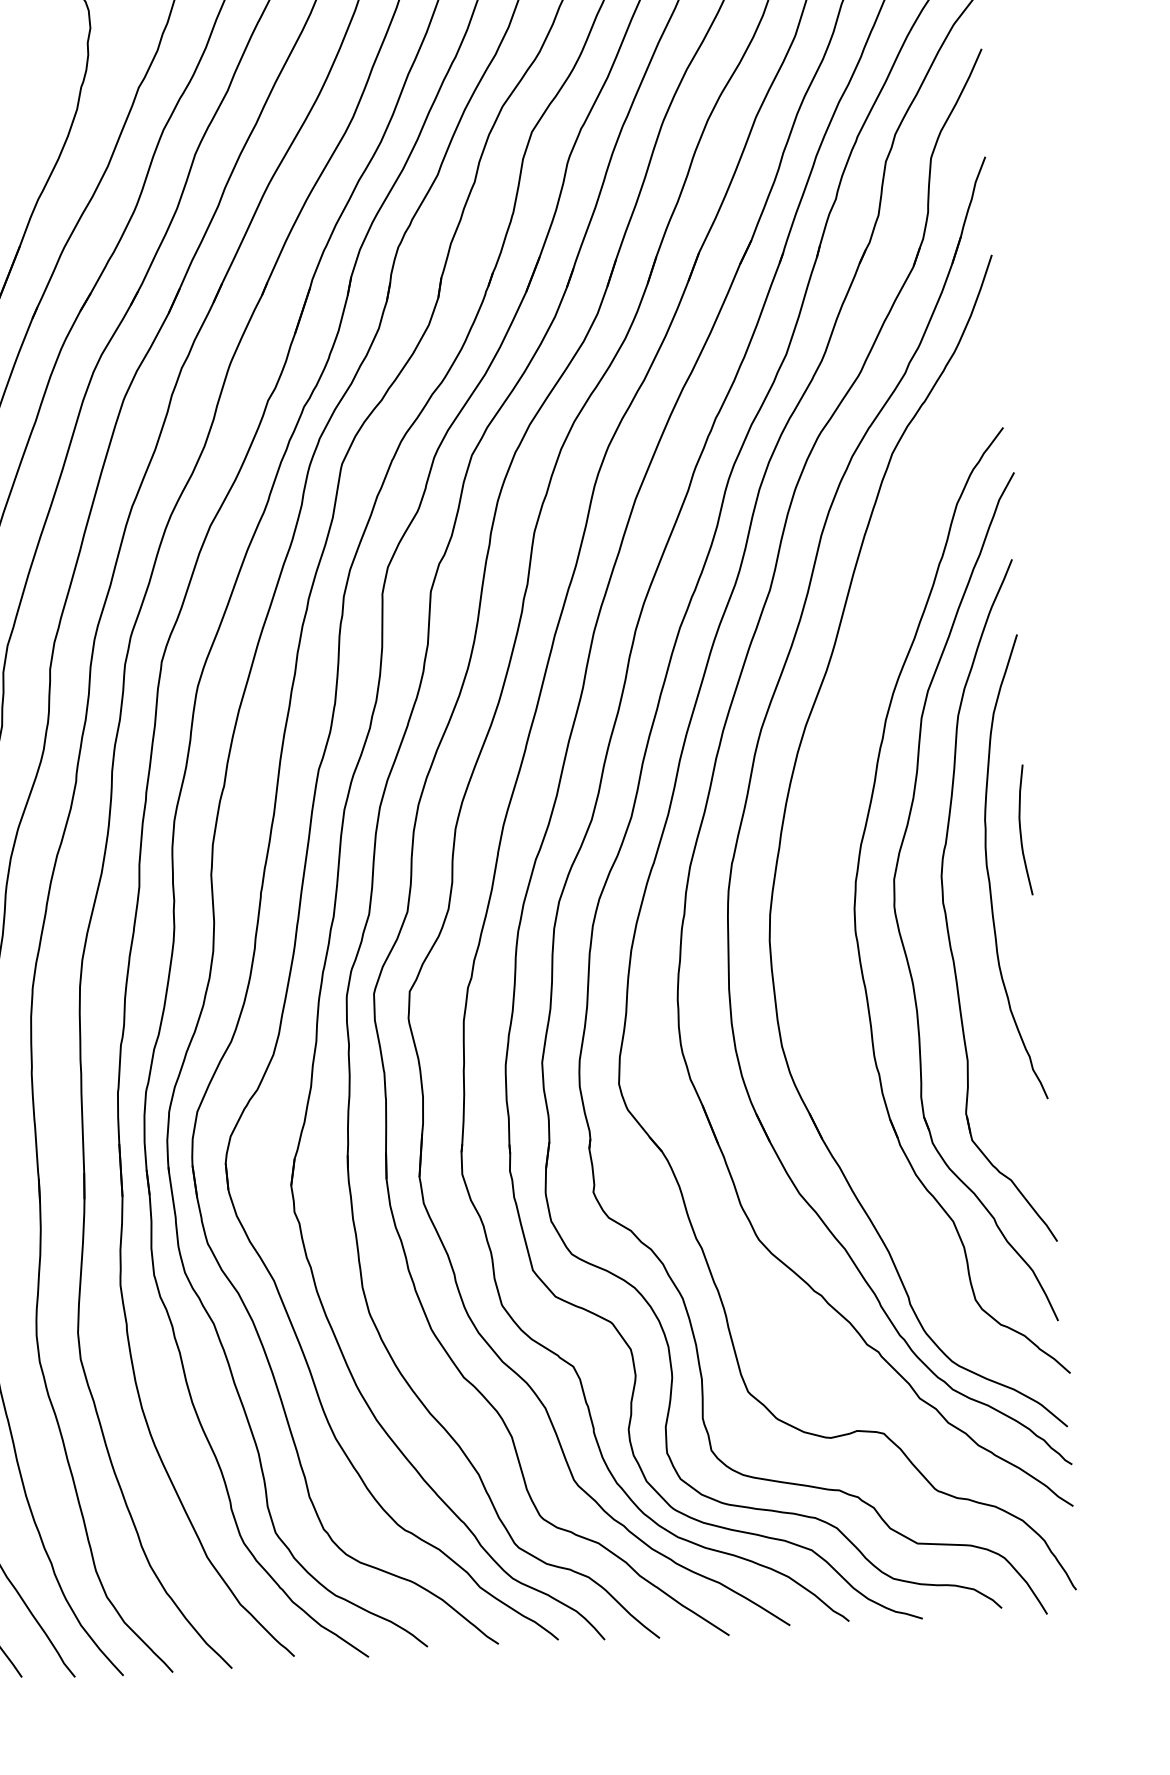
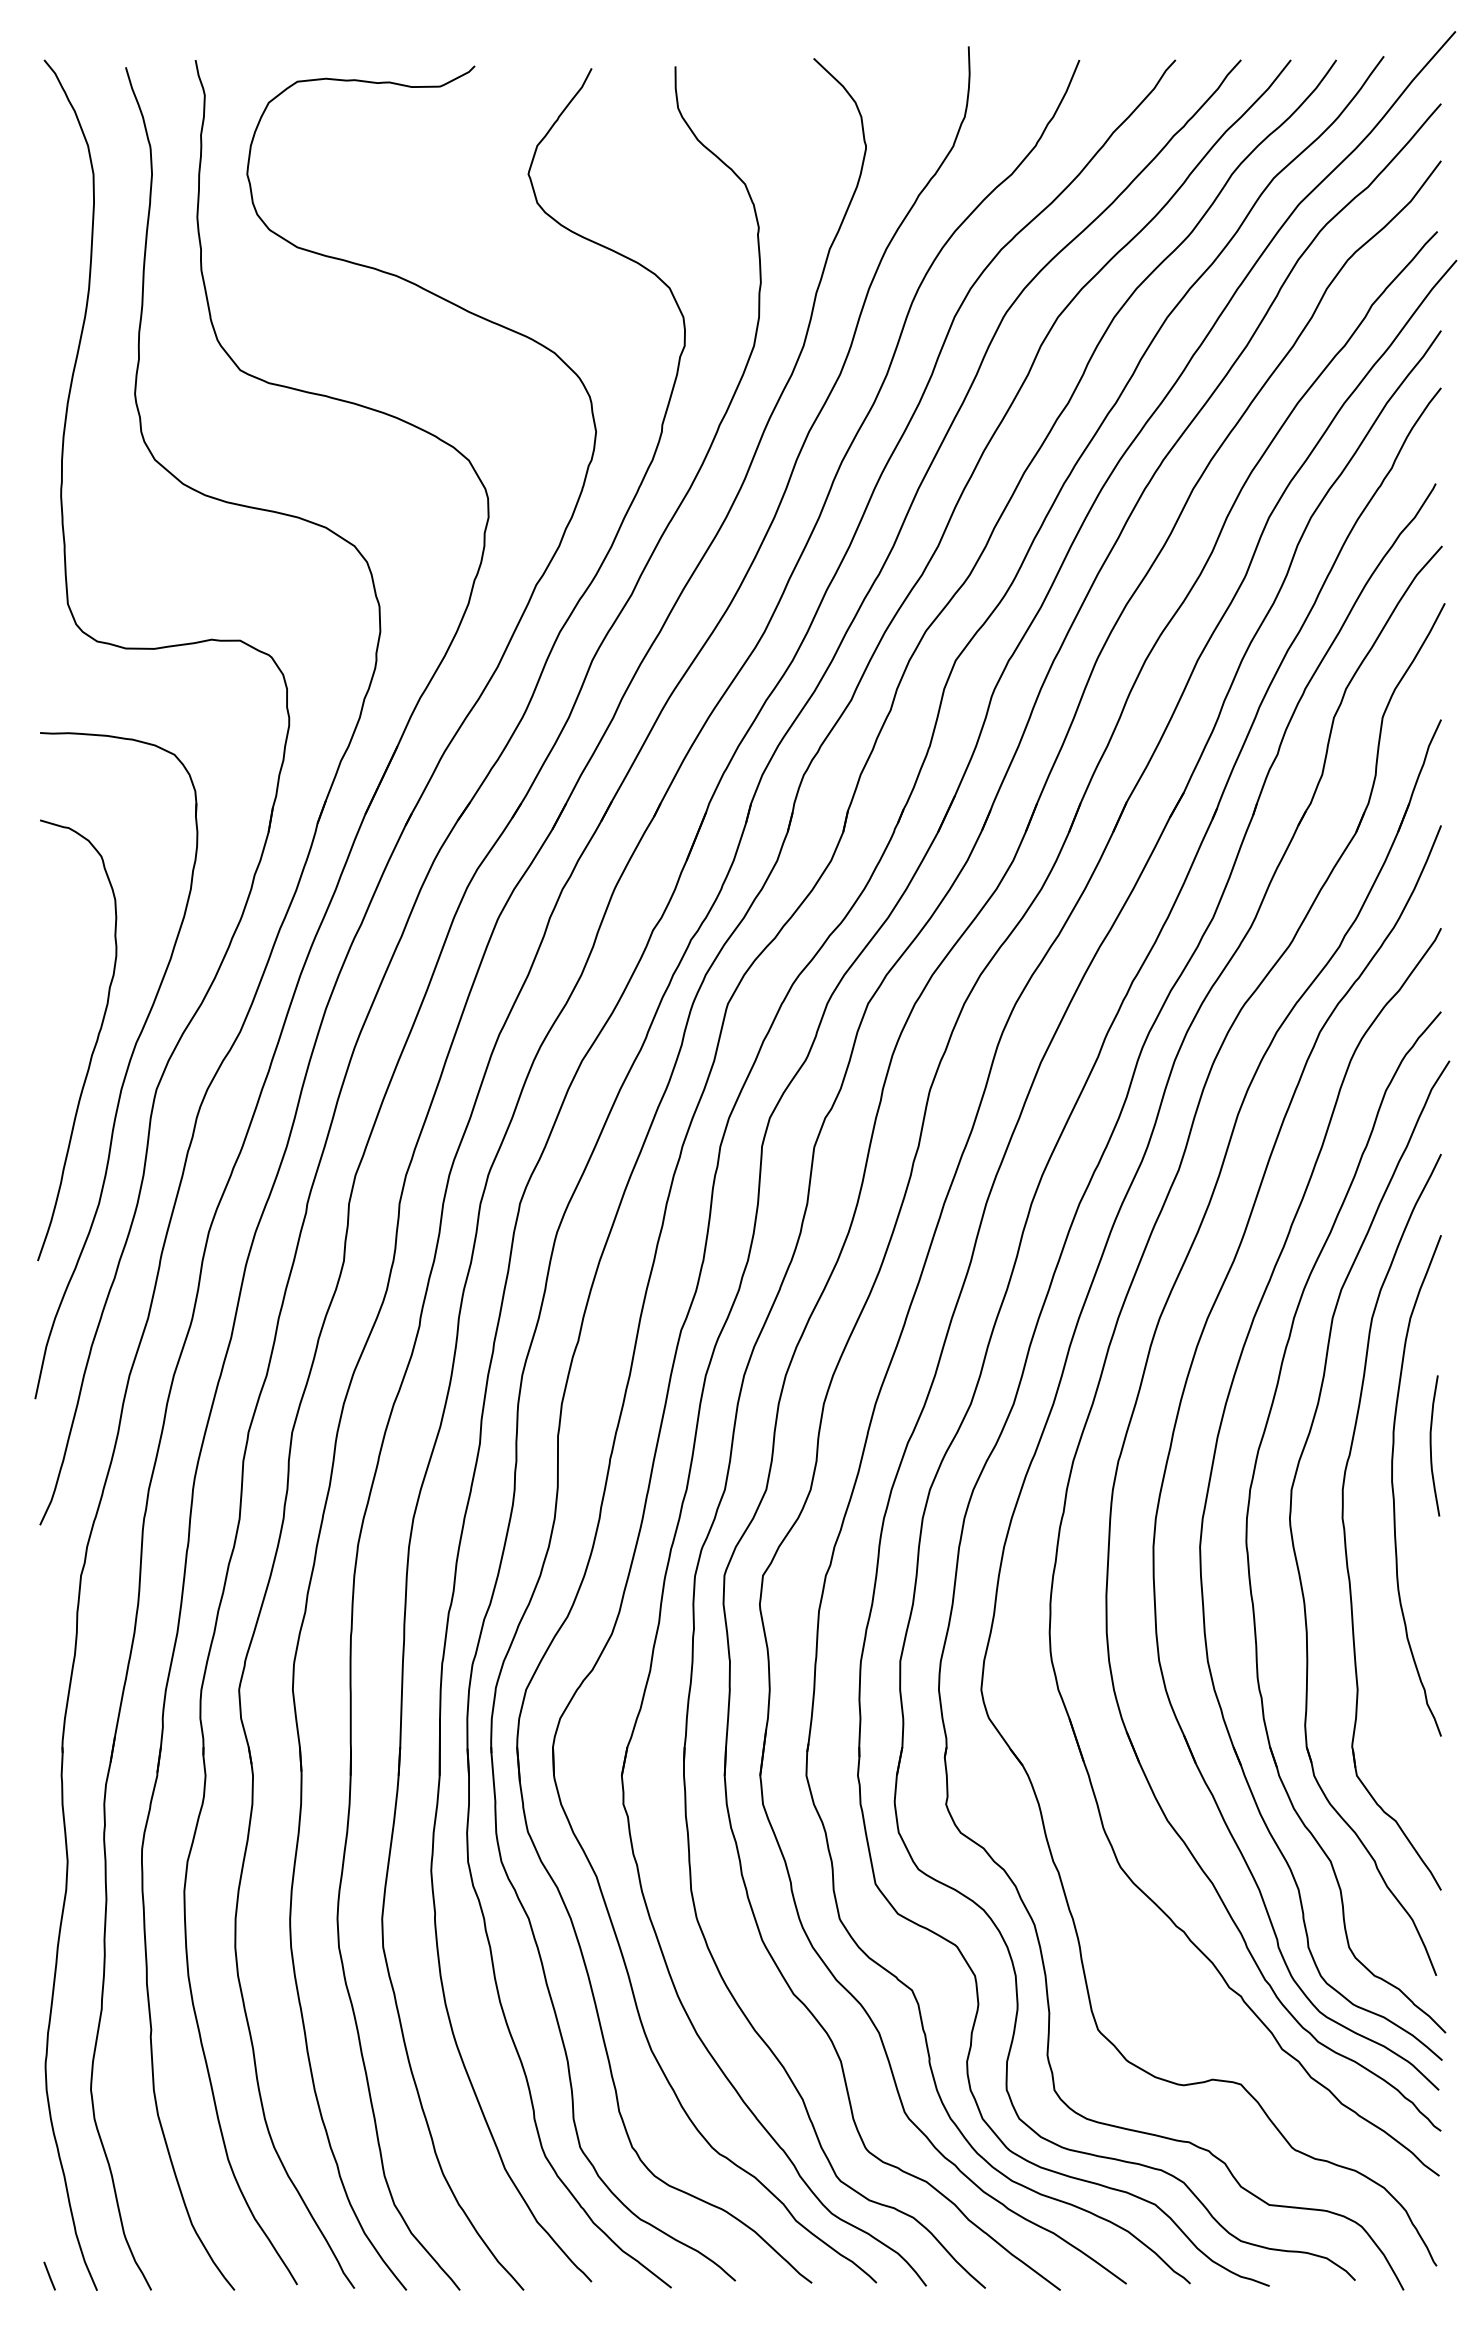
part: (819, 868) -> (1212, 1472), added

